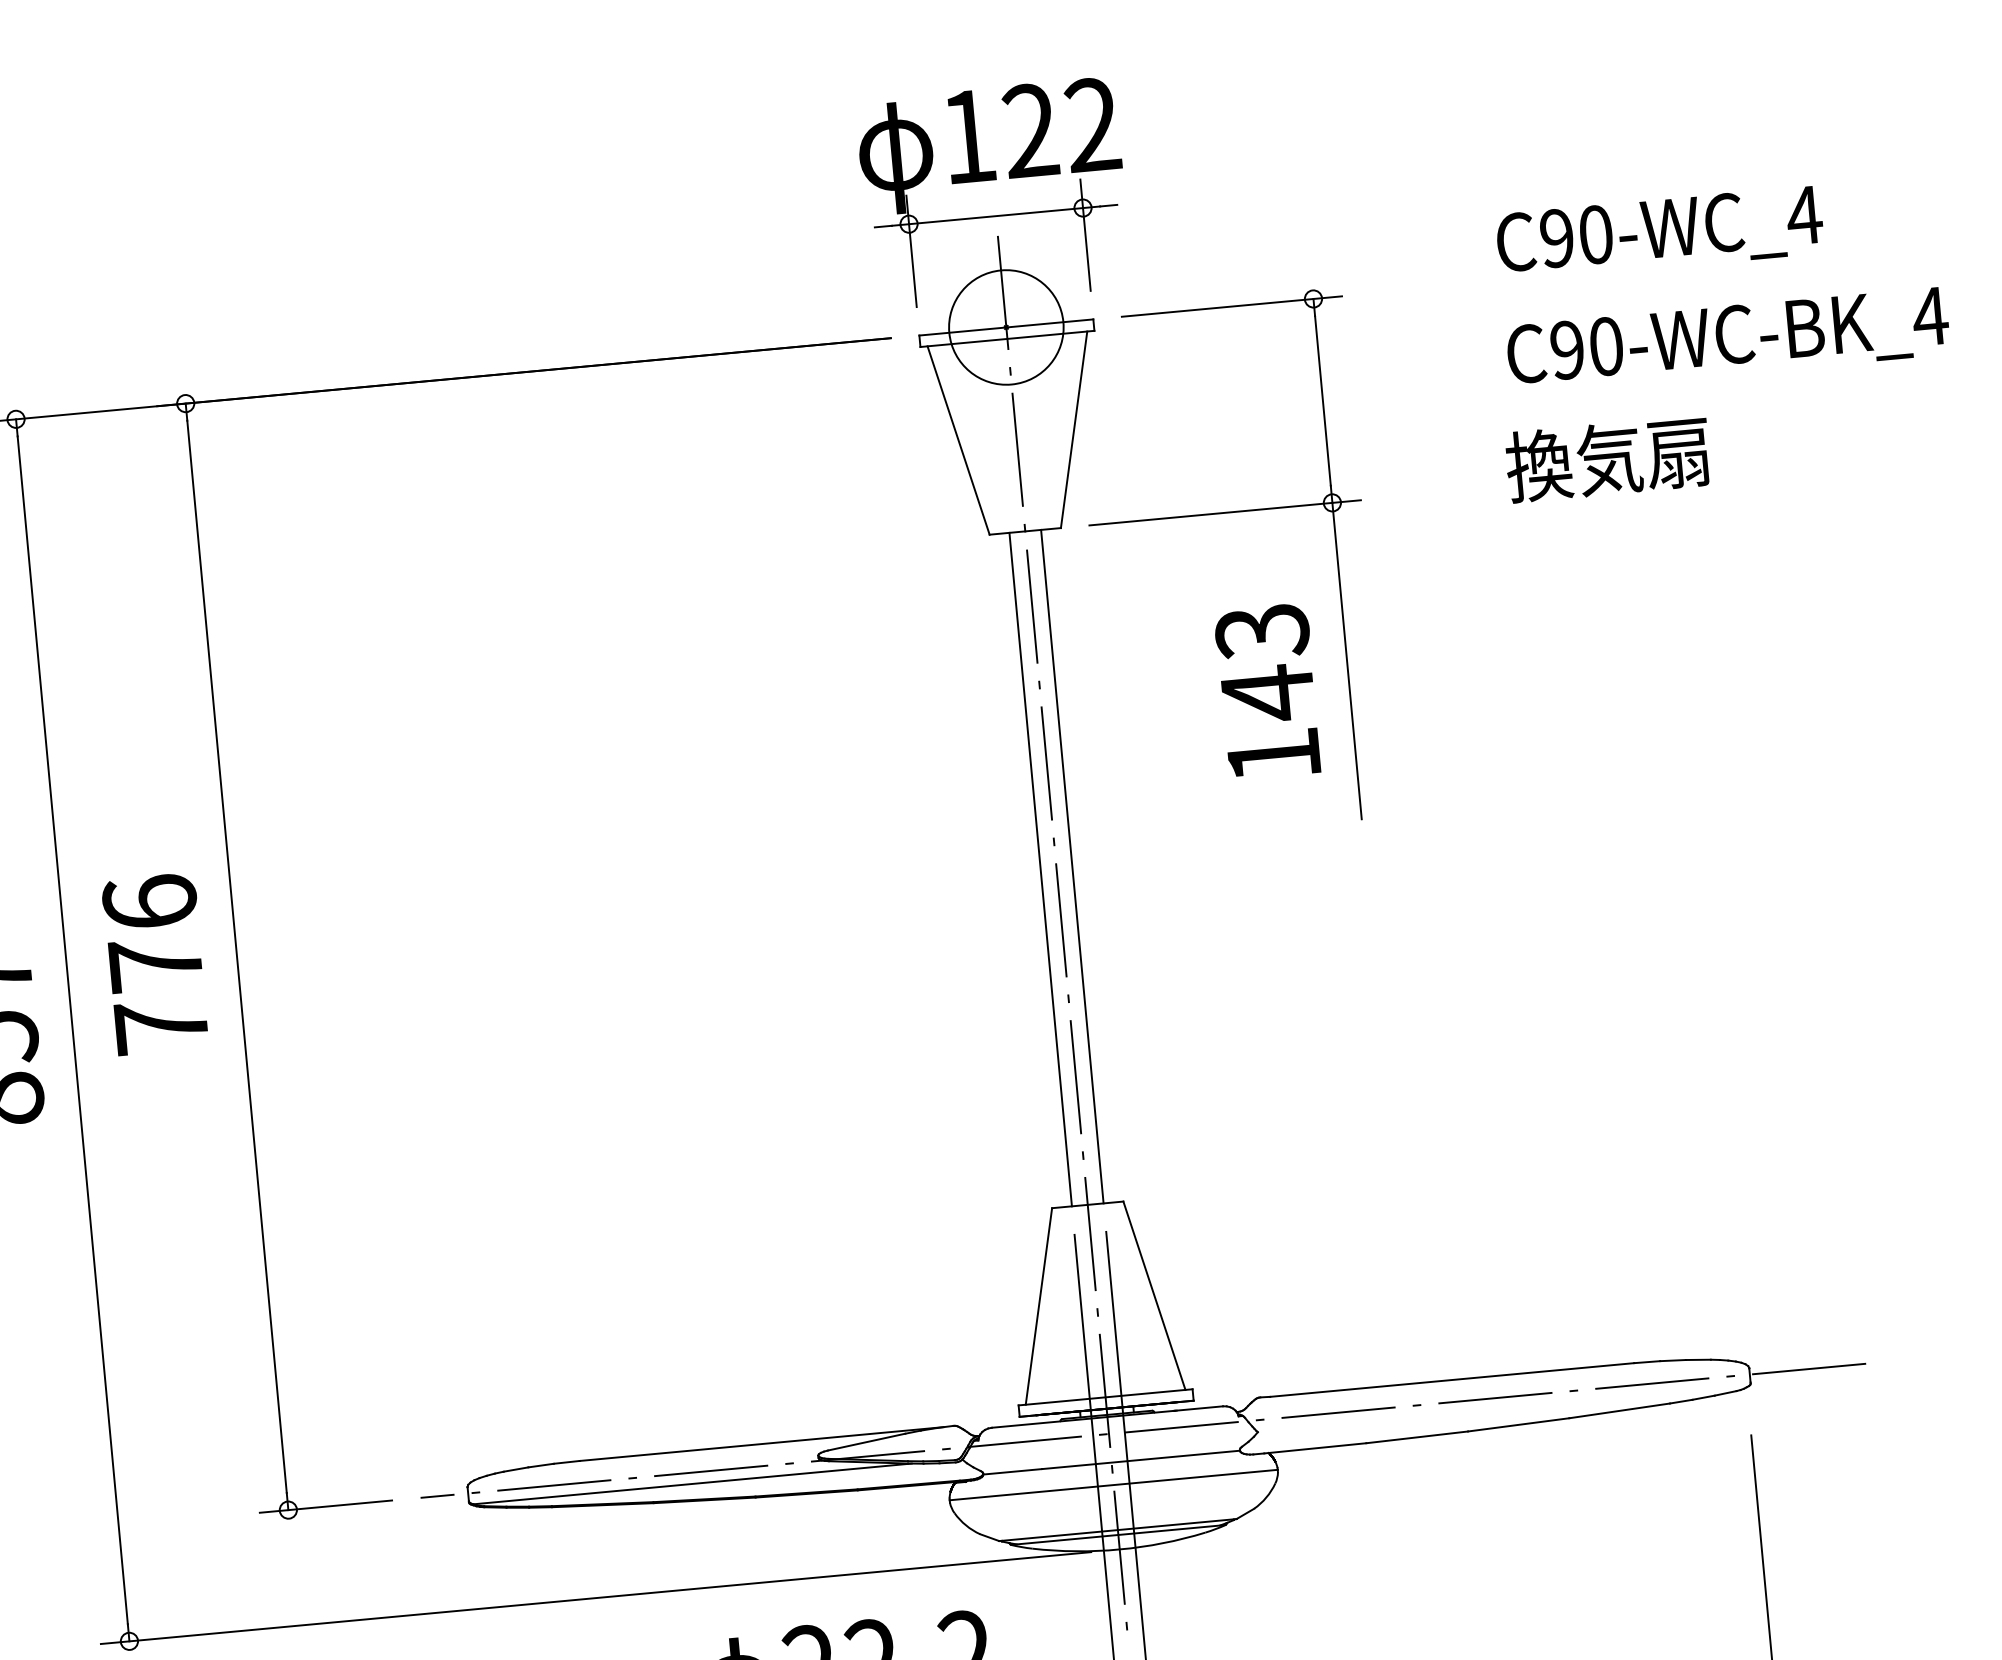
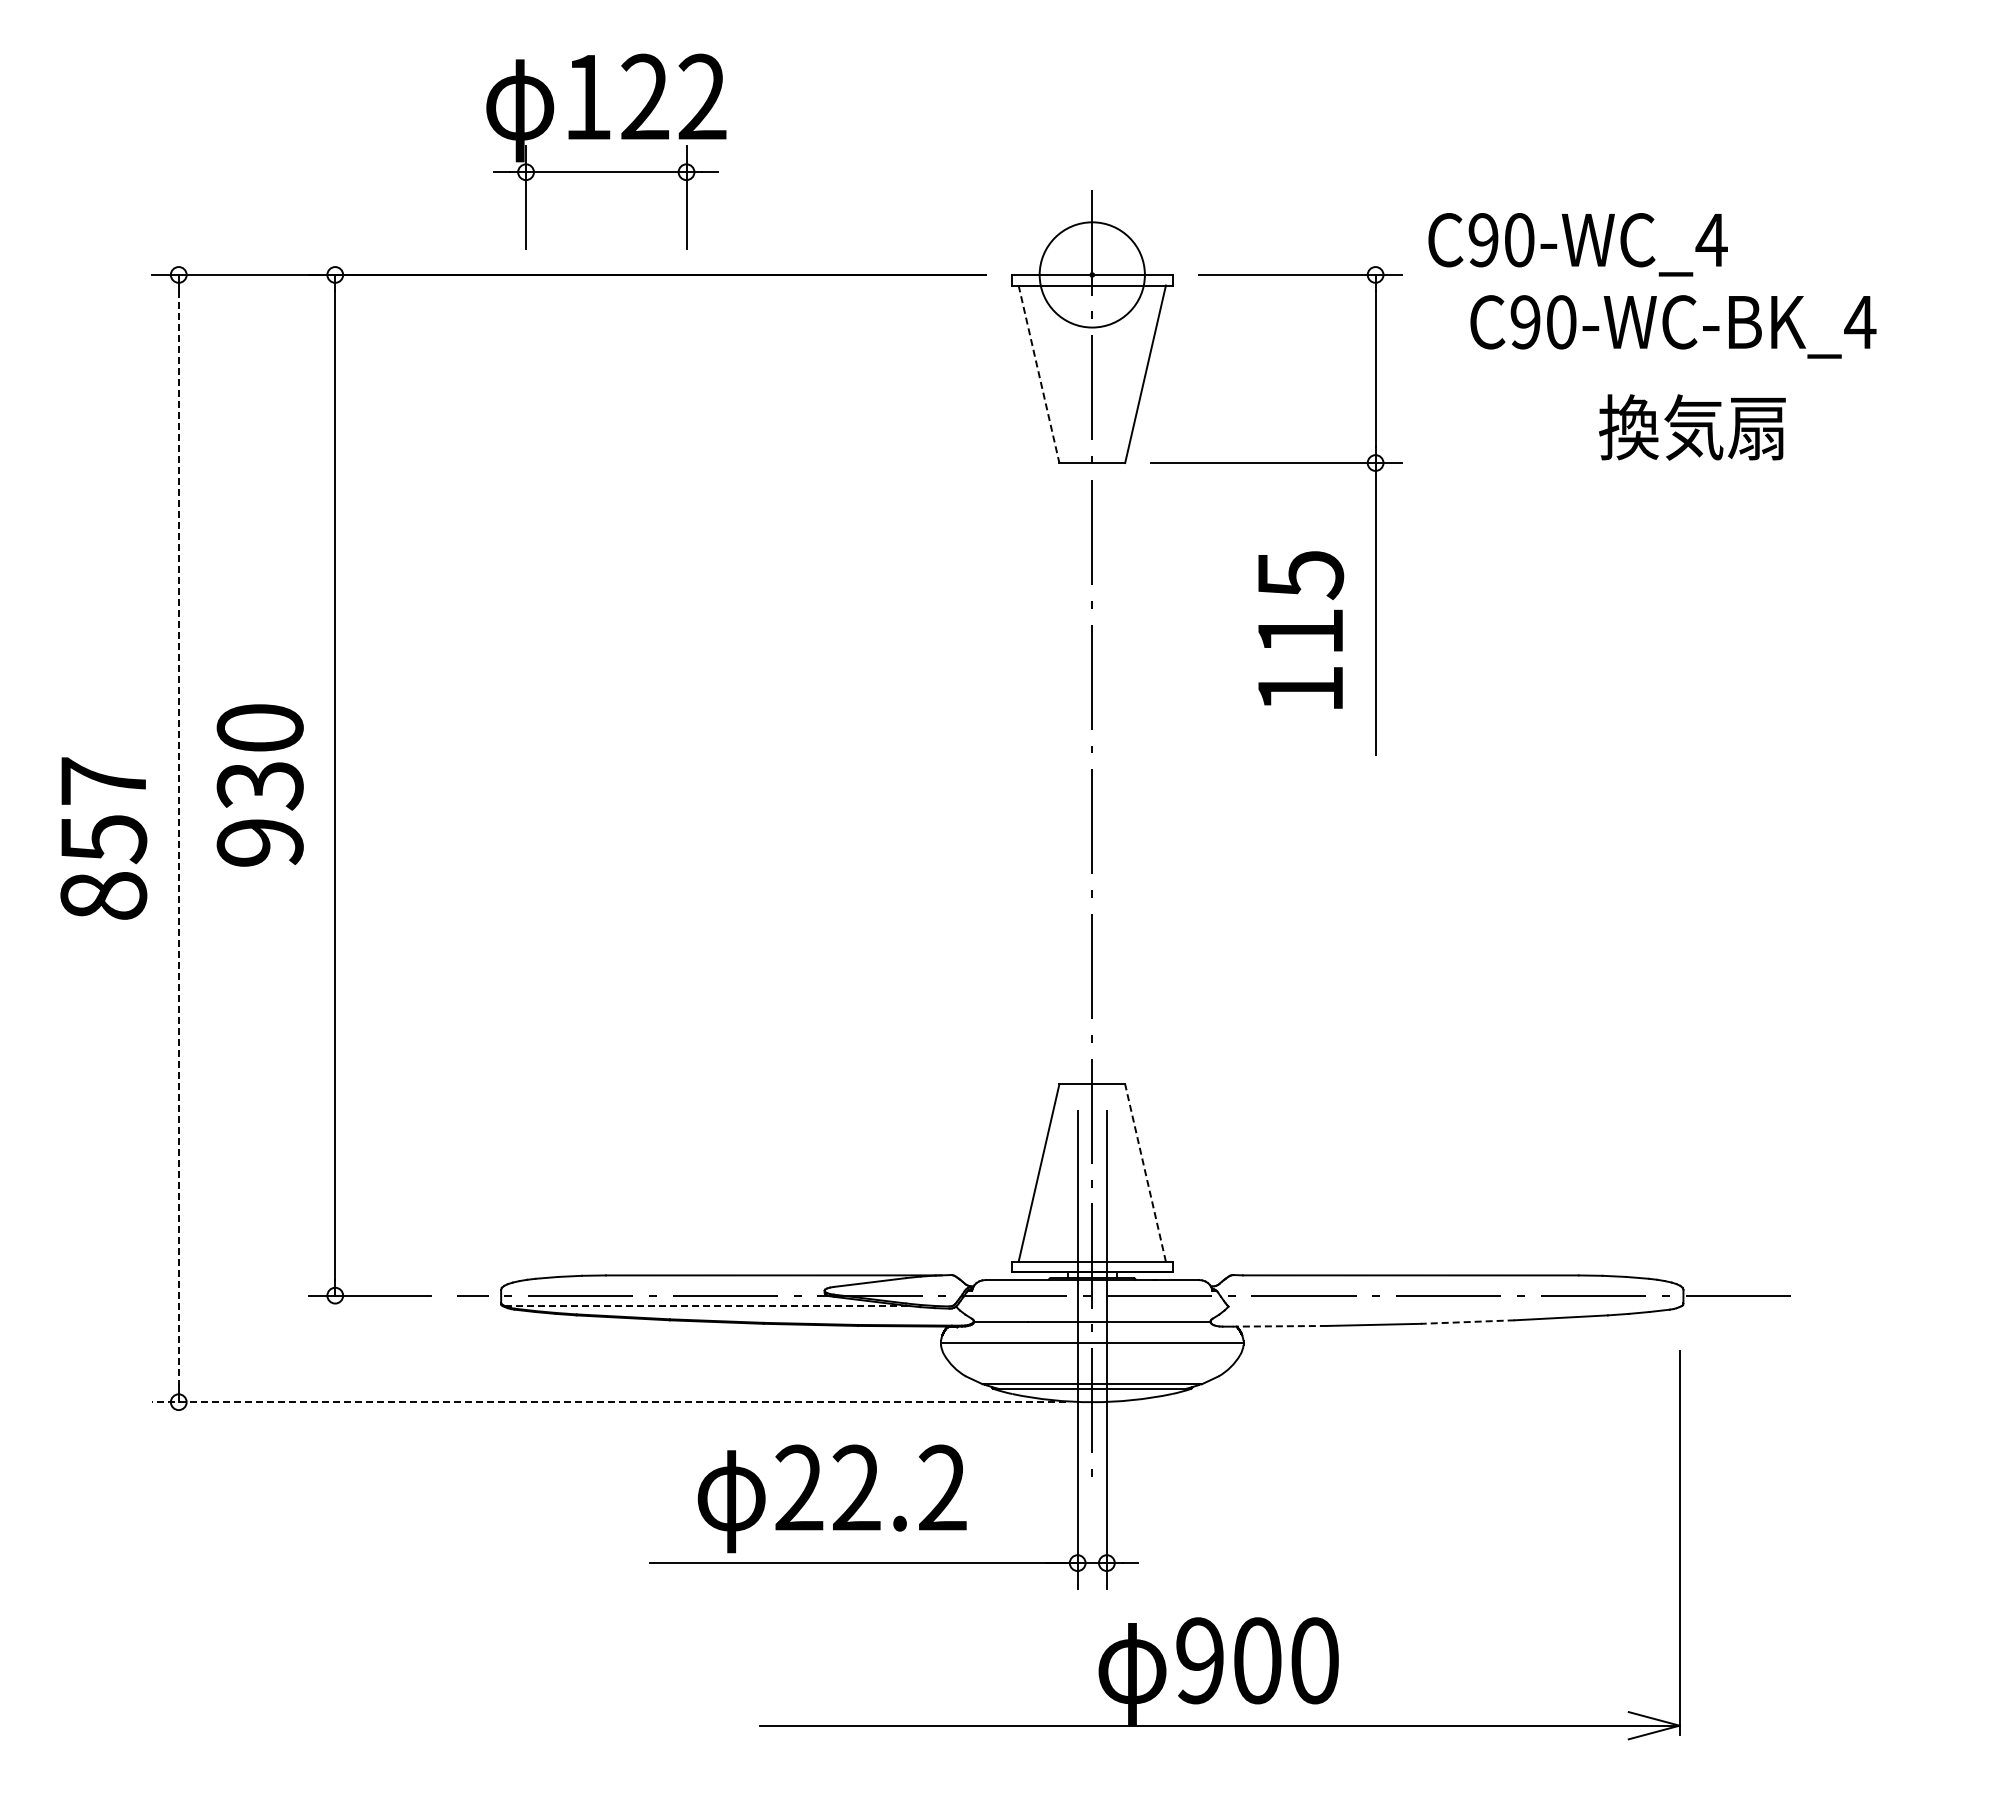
part: (992, 180) -> (606, 139), moved
text: (1659, 233) -> (1577, 244), moved
text: (1728, 339) -> (1673, 326), moved
line: (959, 440) -> (1039, 374), solid -> dashed
text: (1608, 459) -> (1692, 427), moved
text: (1265, 663) -> (1300, 604), 143 -> 115
line: (1071, 866) -> (1106, 773), removed
line: (1040, 869) -> (1077, 773), removed
text: (154, 963) -> (259, 784), 776 -> 930
line: (72, 1030) -> (178, 838), solid -> dashed
line: (1154, 1295) -> (1145, 1172), solid -> dashed
line: (1518, 1425) -> (1467, 1322), solid -> dashed
line: (1315, 1448) -> (1279, 1326), solid -> dashed
line: (692, 1484) -> (707, 1306), solid -> dashed
line: (596, 1598) -> (609, 1402), solid -> dashed

